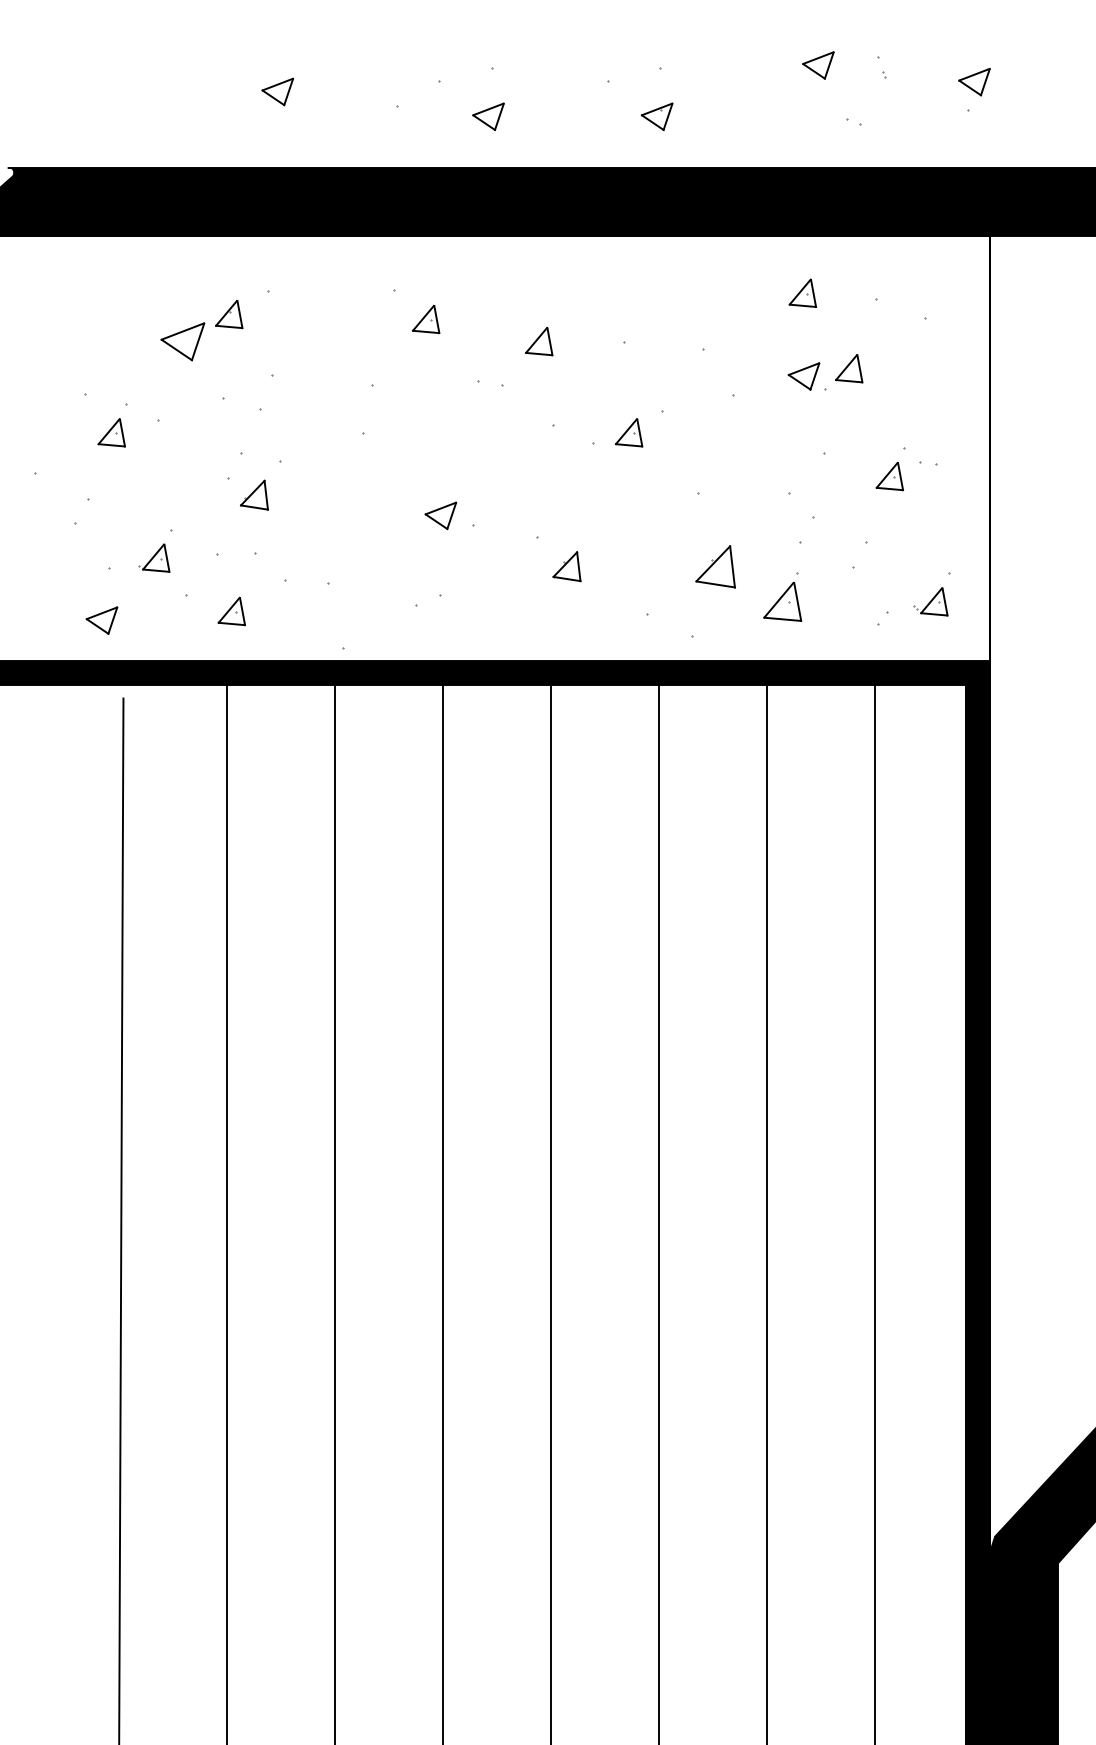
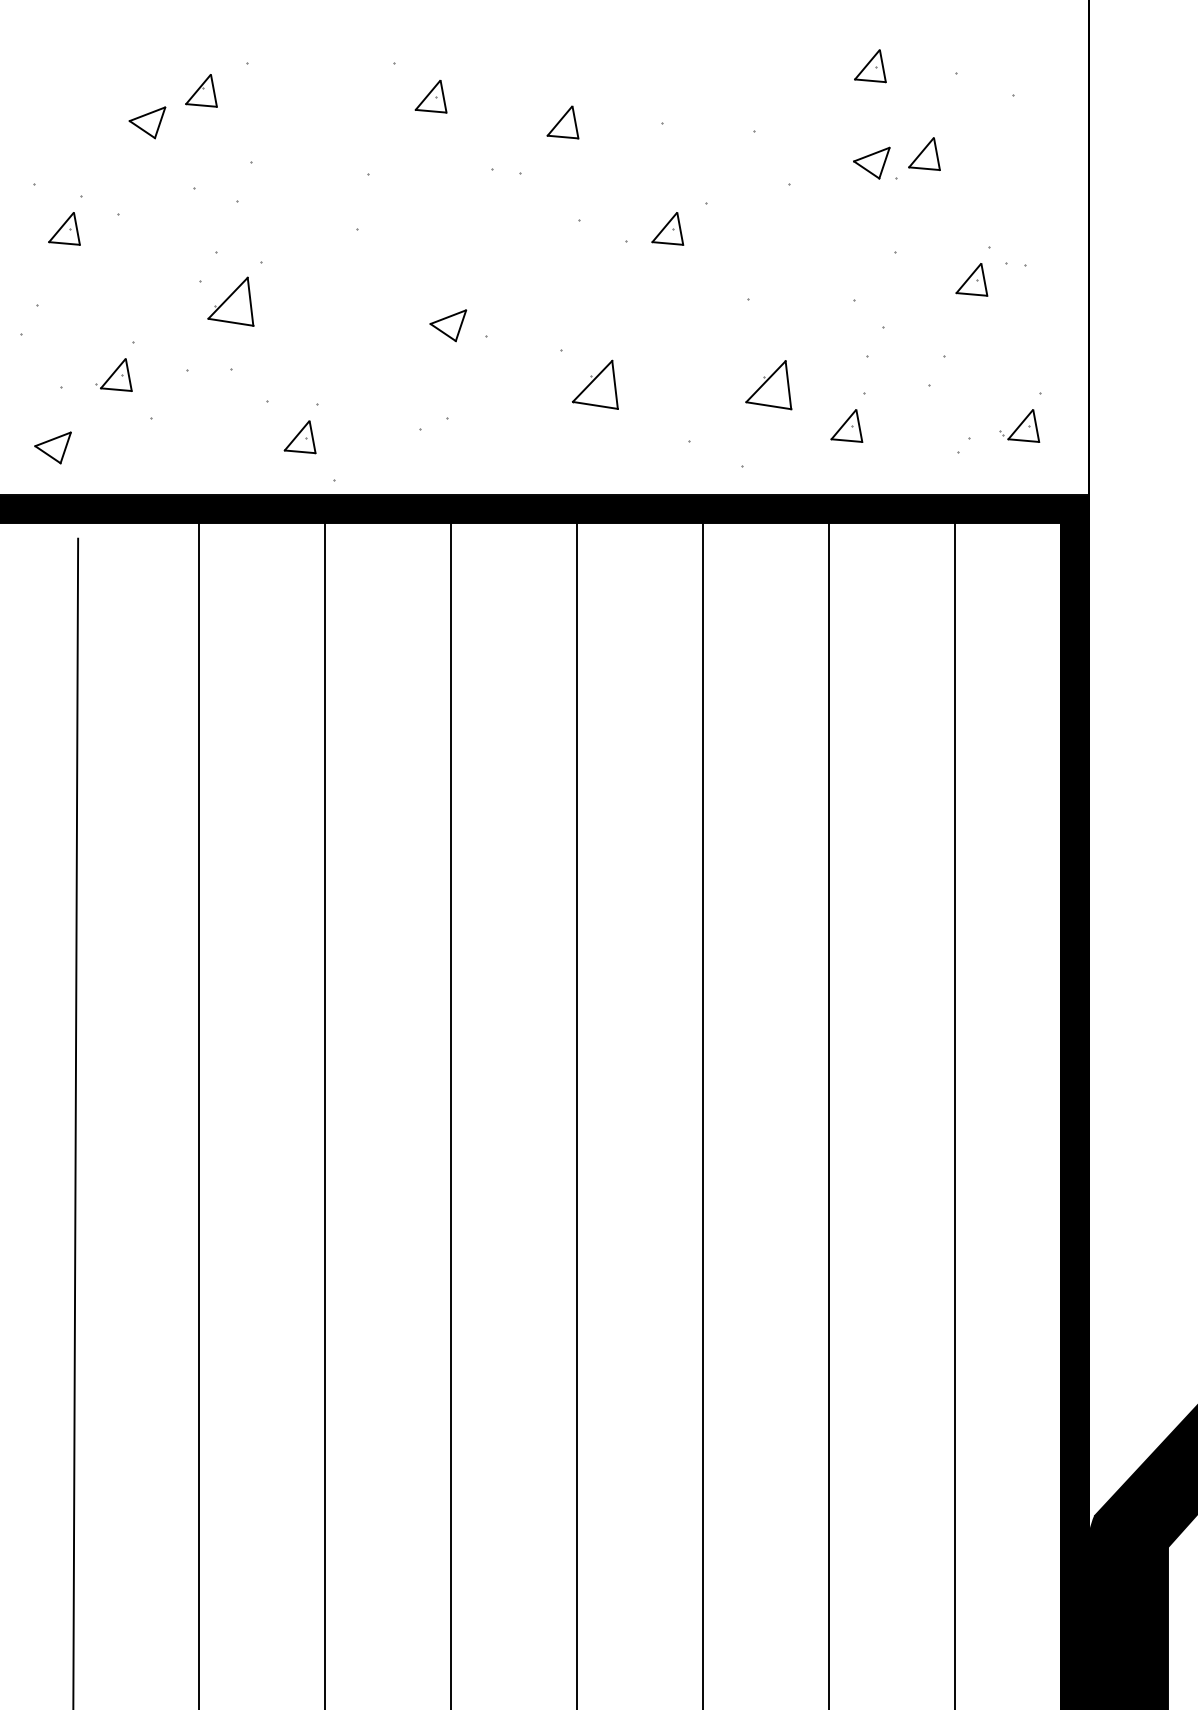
part: (182, 341) -> (146, 122), size x0.71
part: (254, 494) -> (230, 300), size x1.43
part: (566, 566) -> (594, 384), size x1.43
part: (782, 601) -> (846, 425), size x0.71
part: (231, 611) -> (299, 437), moved

